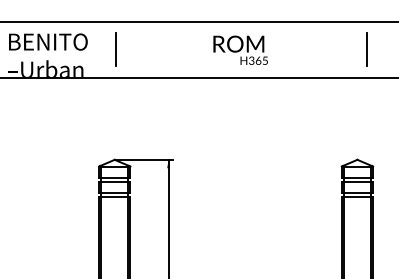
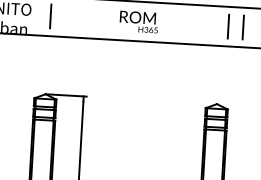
line: (387, 49) -> (242, 27), added

